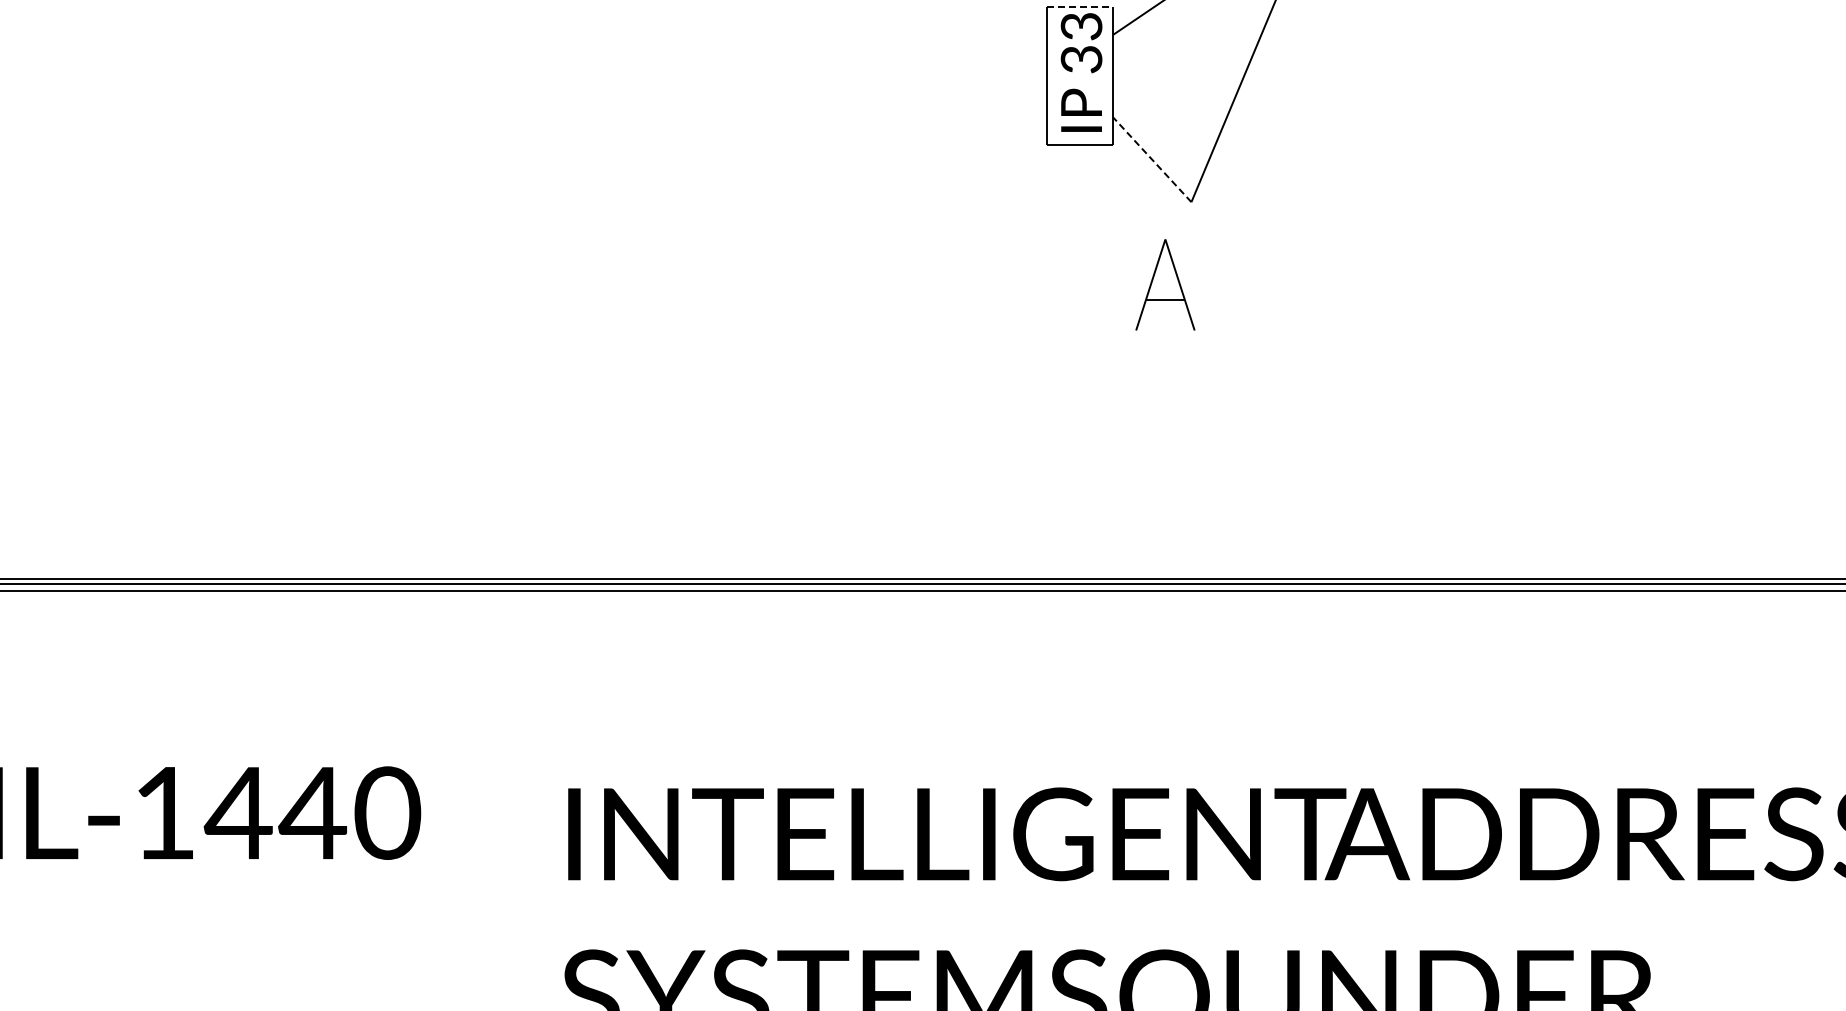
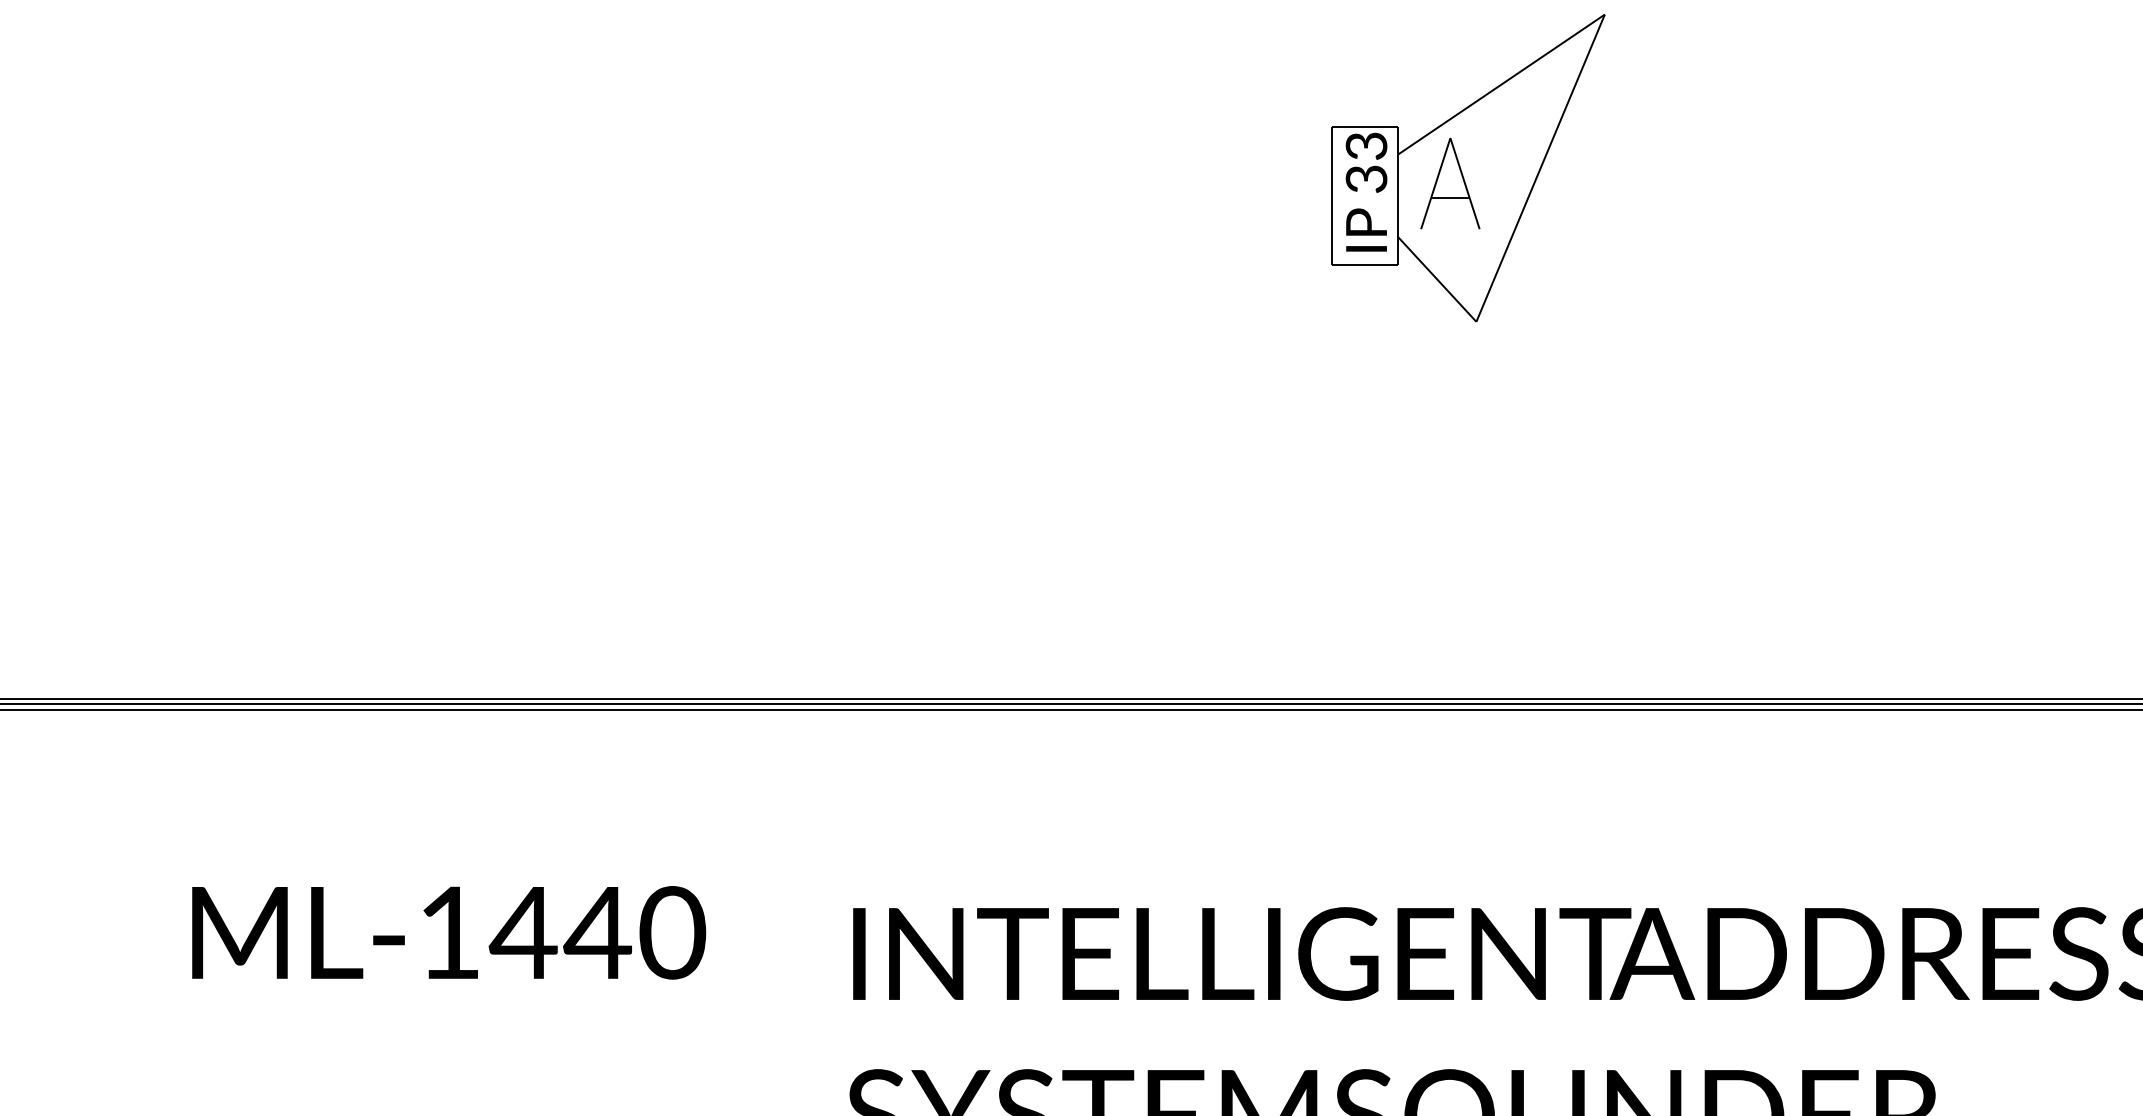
line: (1080, 6) -> (1365, 126), dashed -> solid
line: (1152, 159) -> (1437, 279), dashed -> solid
part: (1165, 284) -> (1450, 183), moved

